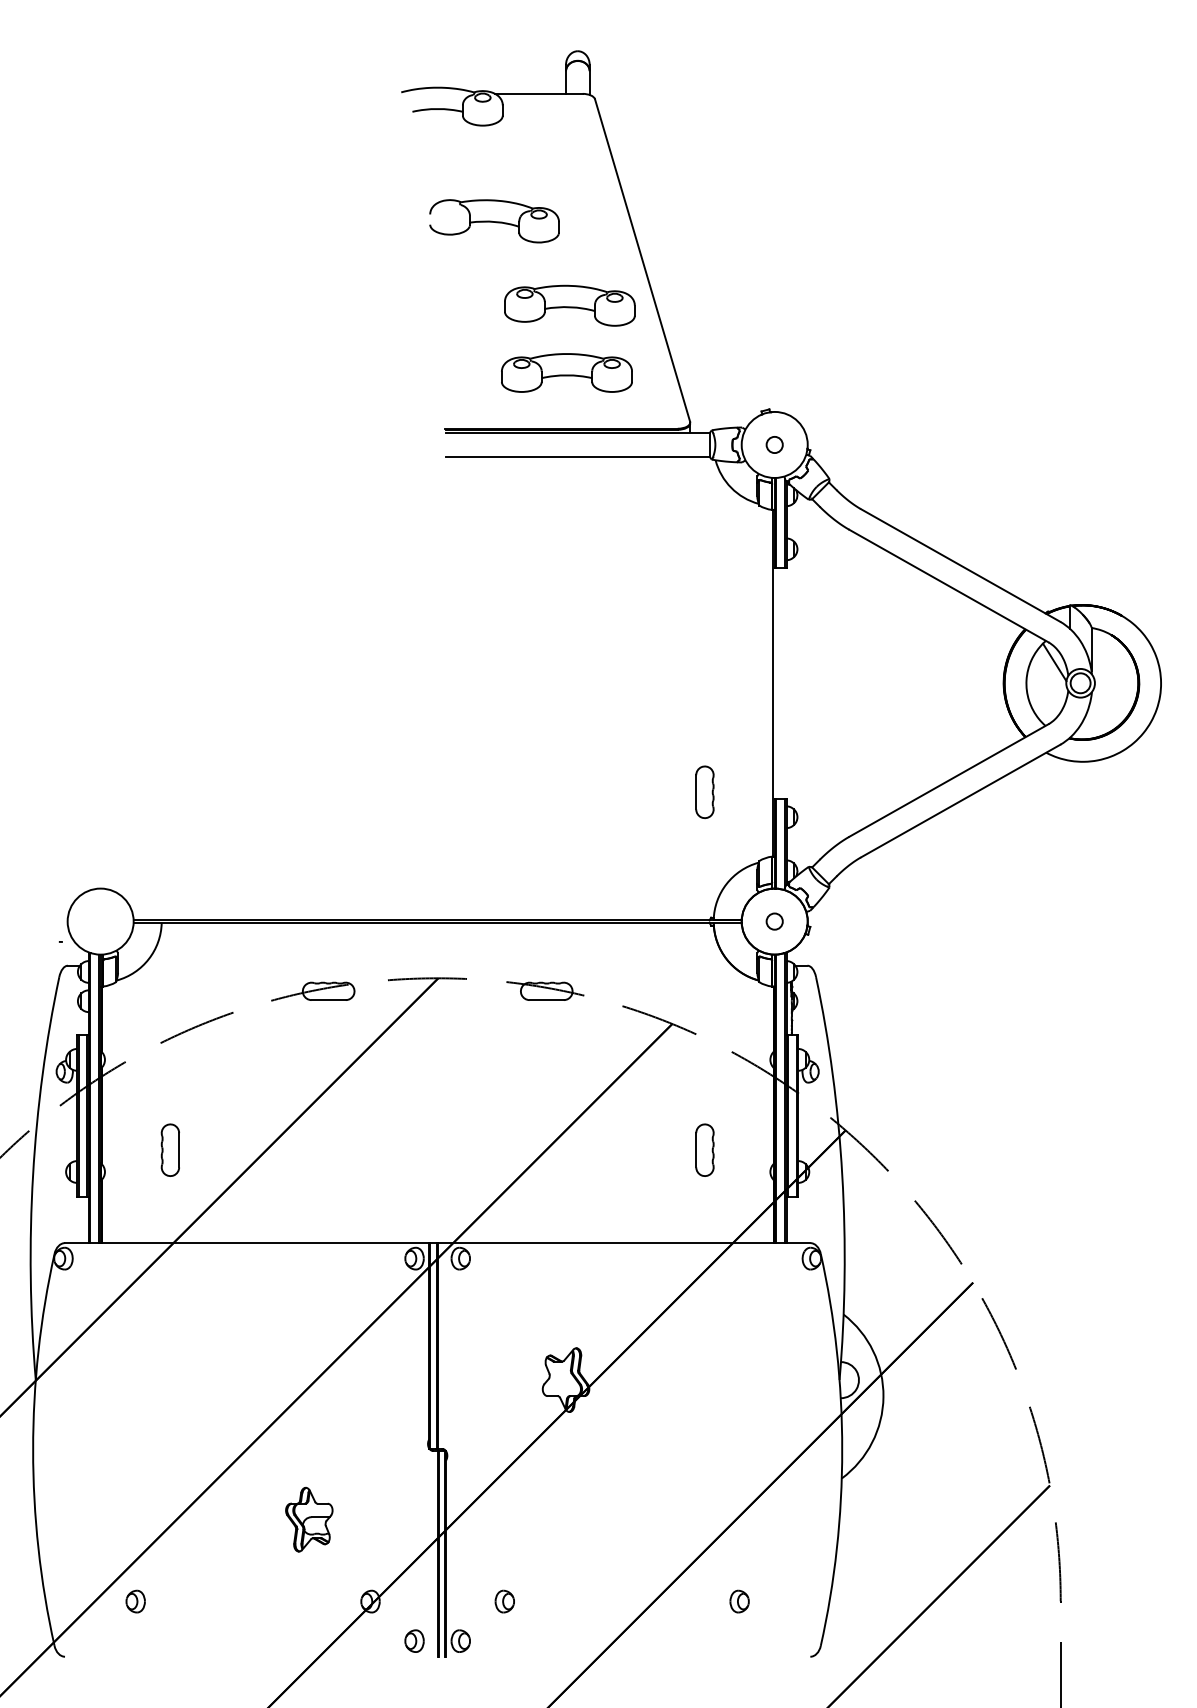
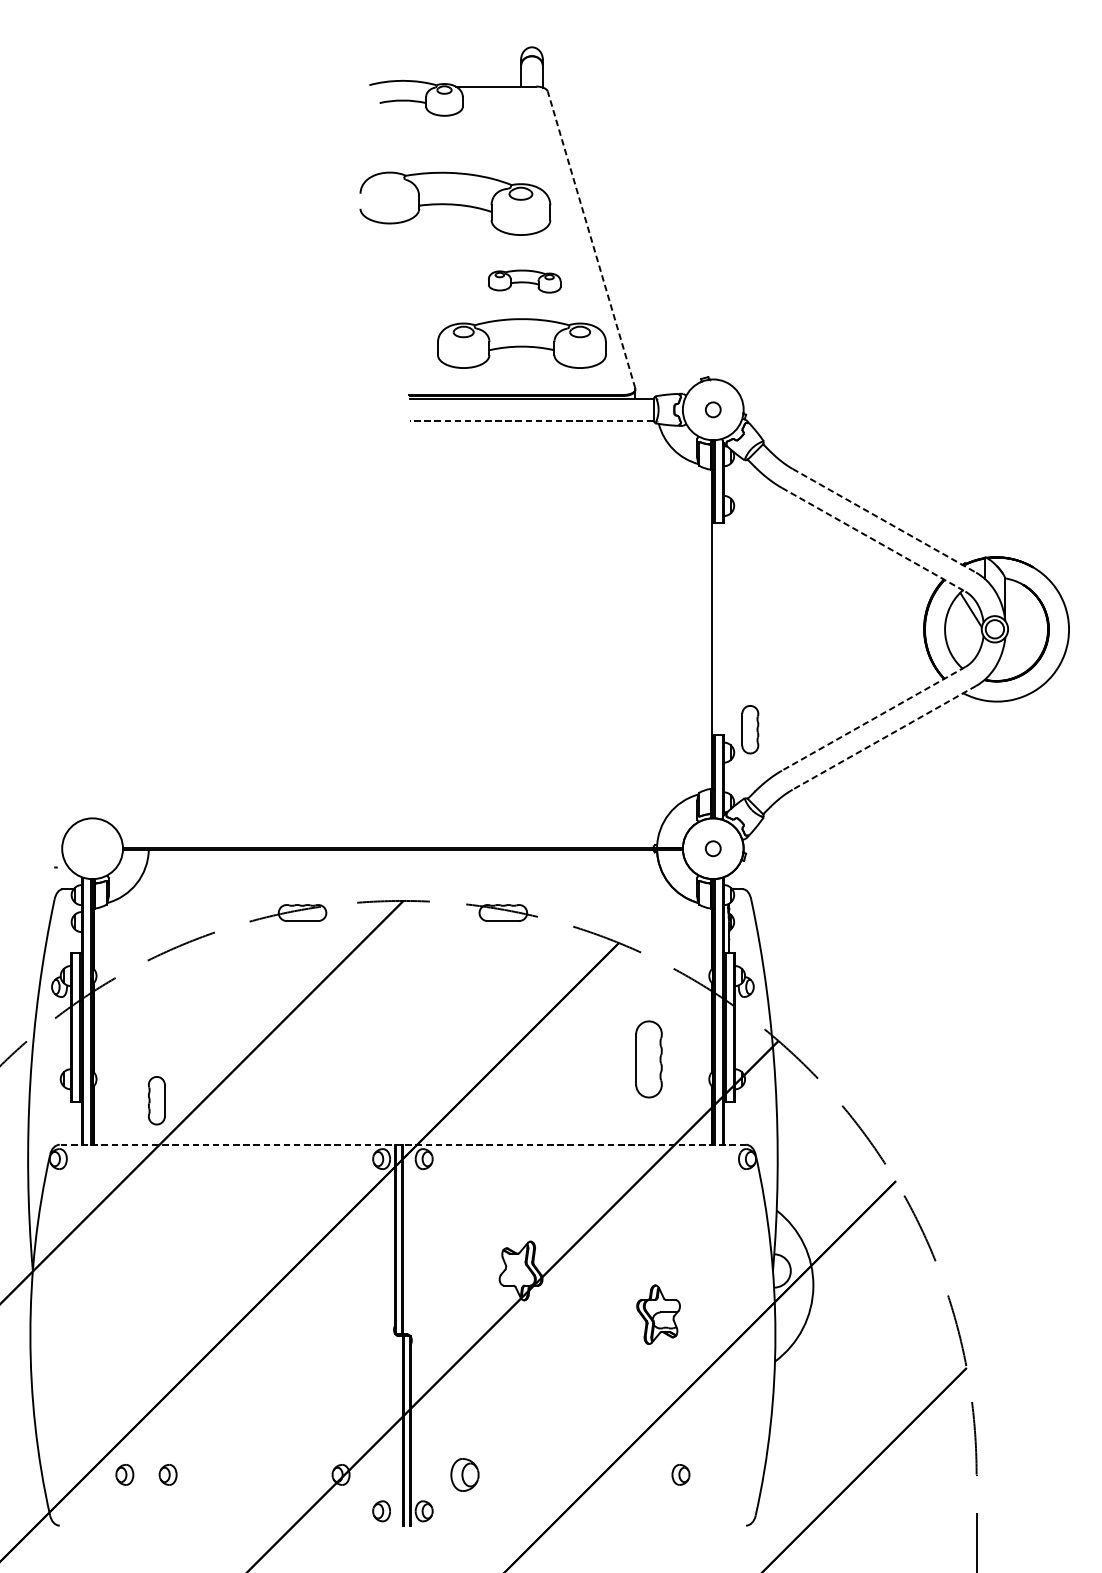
part: (494, 221) -> (455, 204), size x1.6
line: (642, 259) -> (591, 239), solid -> dashed
part: (569, 305) -> (524, 281), size x0.6
part: (566, 372) -> (521, 343), size x1.4
line: (577, 456) -> (531, 420), solid -> dashed
line: (961, 565) -> (885, 520), solid -> dashed
line: (949, 586) -> (874, 540), solid -> dashed
line: (948, 780) -> (873, 718), solid -> dashed
part: (704, 792) -> (749, 729), moved
line: (960, 801) -> (884, 738), solid -> dashed
part: (169, 1149) -> (155, 1100), moved
part: (704, 1149) -> (648, 1058), size x1.6
line: (437, 1243) -> (402, 1145), solid -> dashed
part: (309, 1519) -> (658, 1314), moved
part: (182, 1601) -> (167, 1474), added
part: (504, 1601) -> (464, 1474), size x1.6

